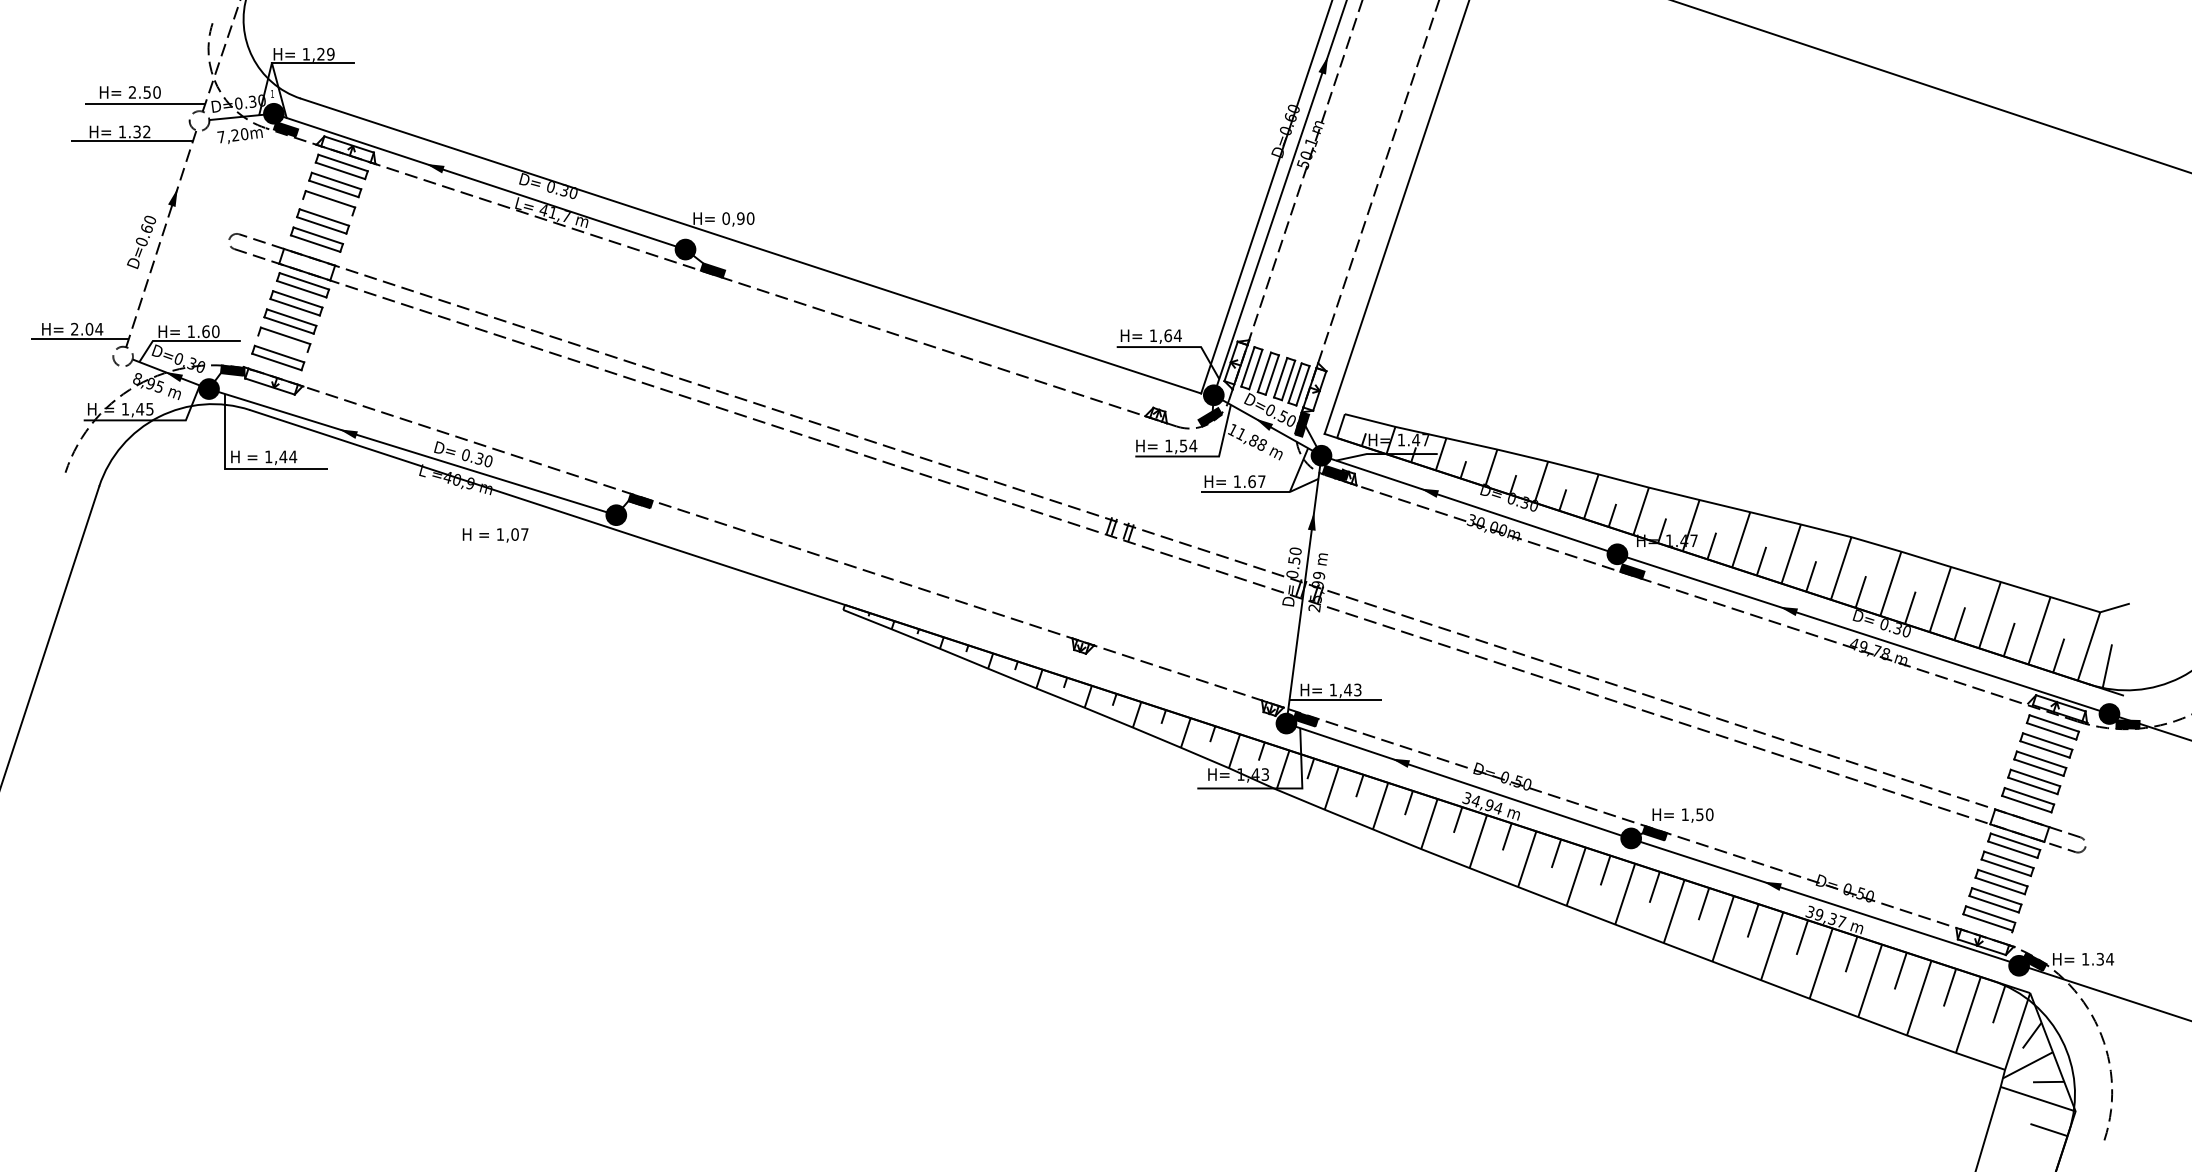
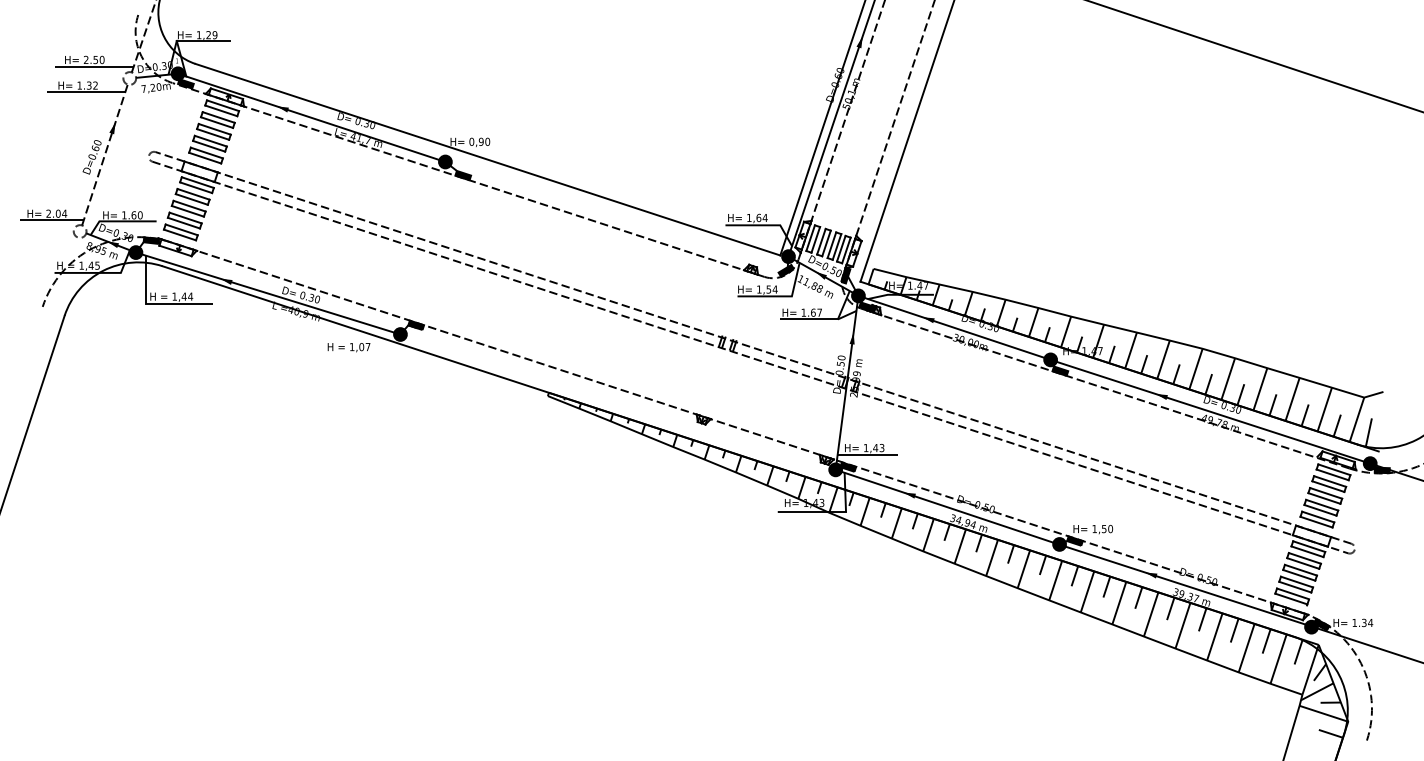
line: (328, 207) -> (213, 134), added
line: (282, 342) -> (183, 222), added
text: (494, 535) -> (348, 347), moved

